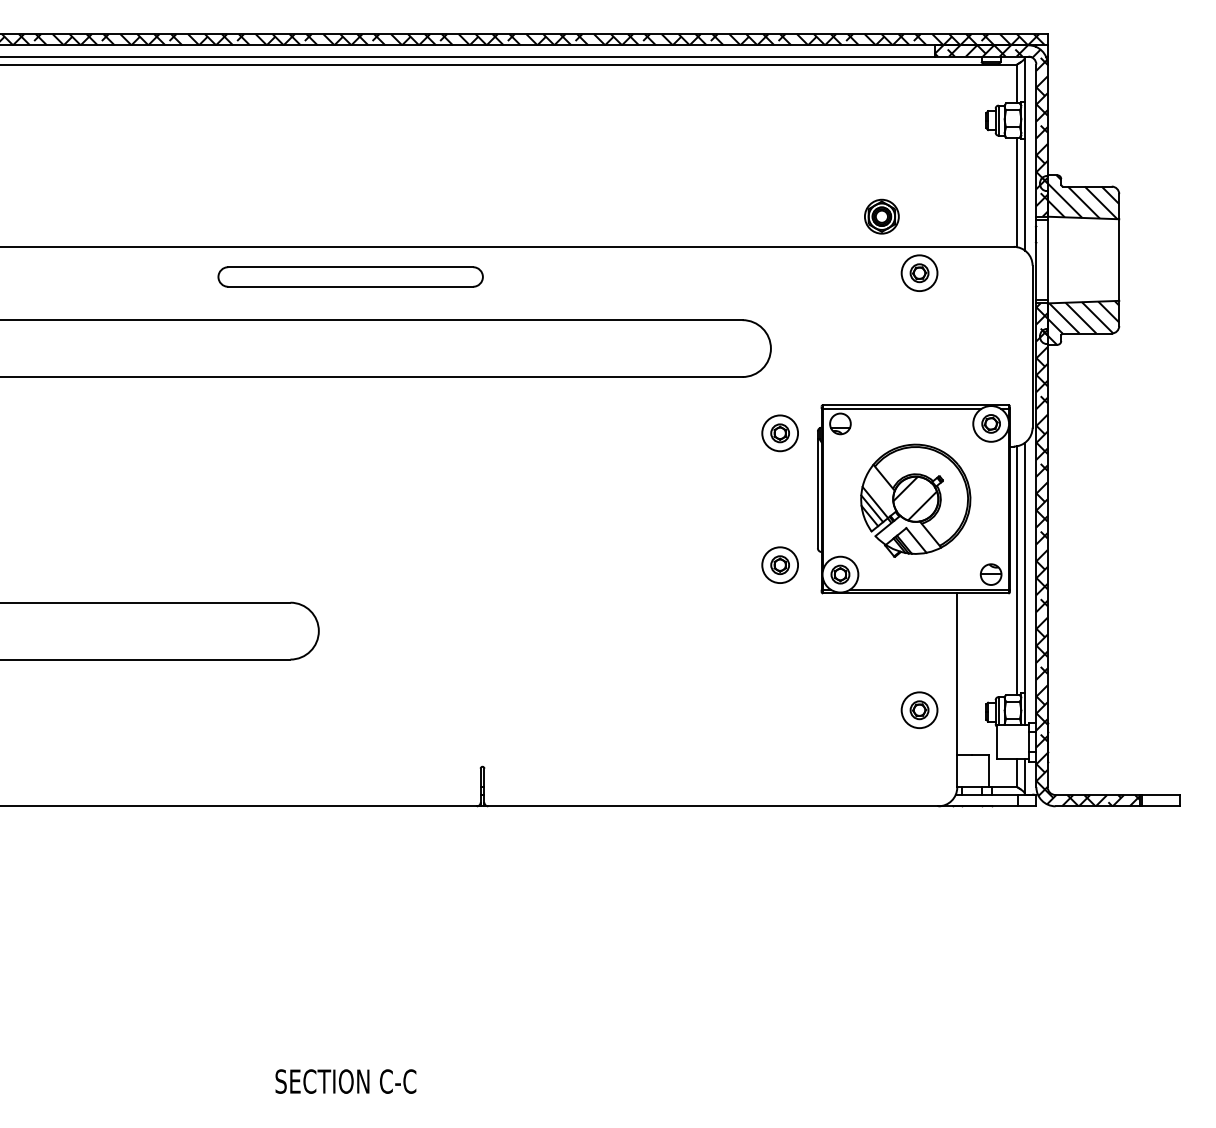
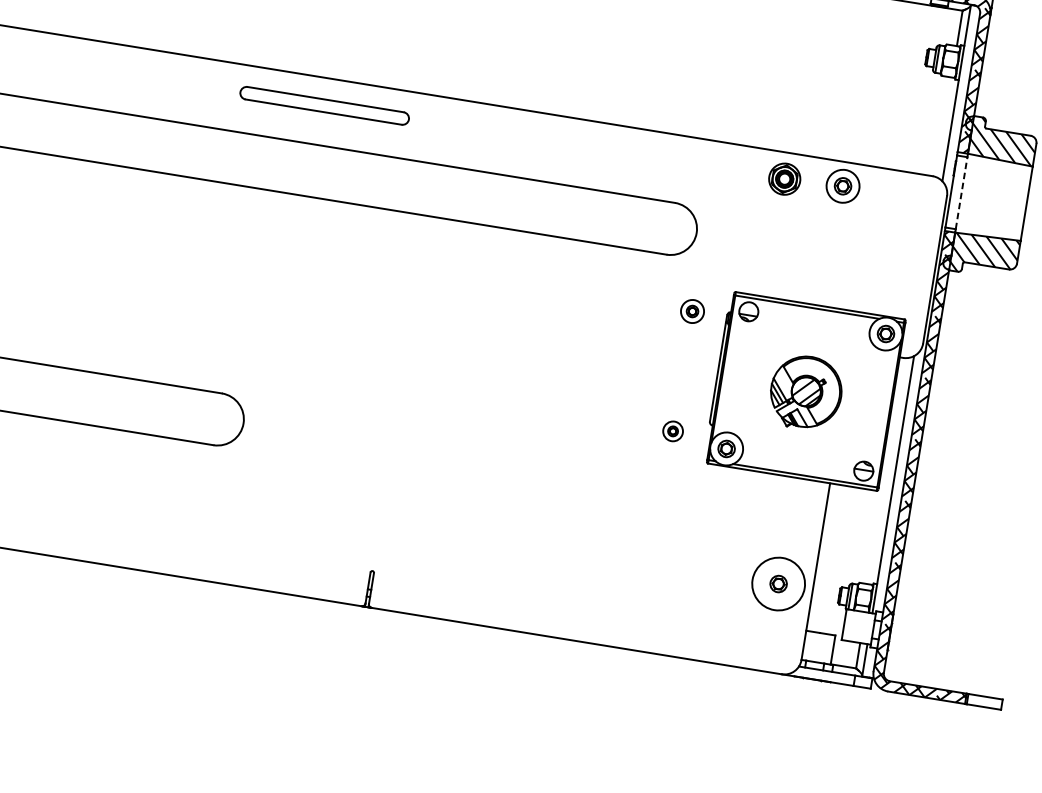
line: (1017, 192) -> (944, 127), removed
part: (881, 216) -> (784, 178), moved
line: (1047, 260) -> (961, 193), solid -> dashed
part: (350, 276) -> (324, 105), size x0.7
part: (779, 433) -> (691, 311), size x0.7
part: (915, 500) -> (805, 392), size x0.7
part: (779, 564) -> (672, 430), size x0.6
line: (1017, 570) -> (888, 471), removed
circle: (919, 710) -> (778, 584), size x1.6

